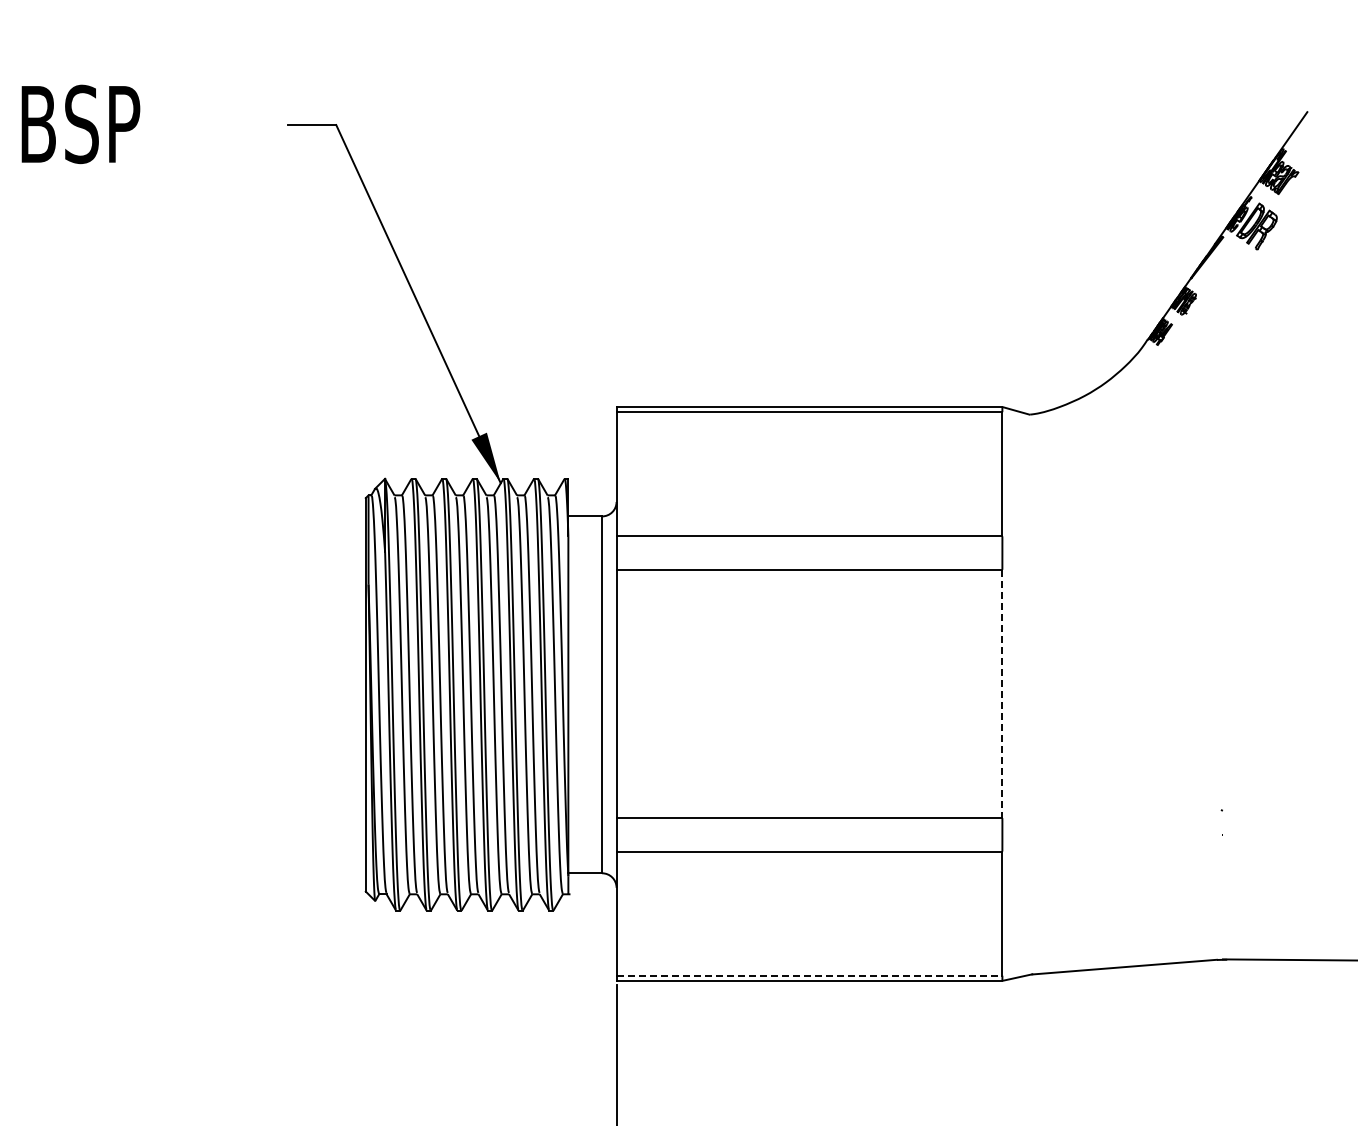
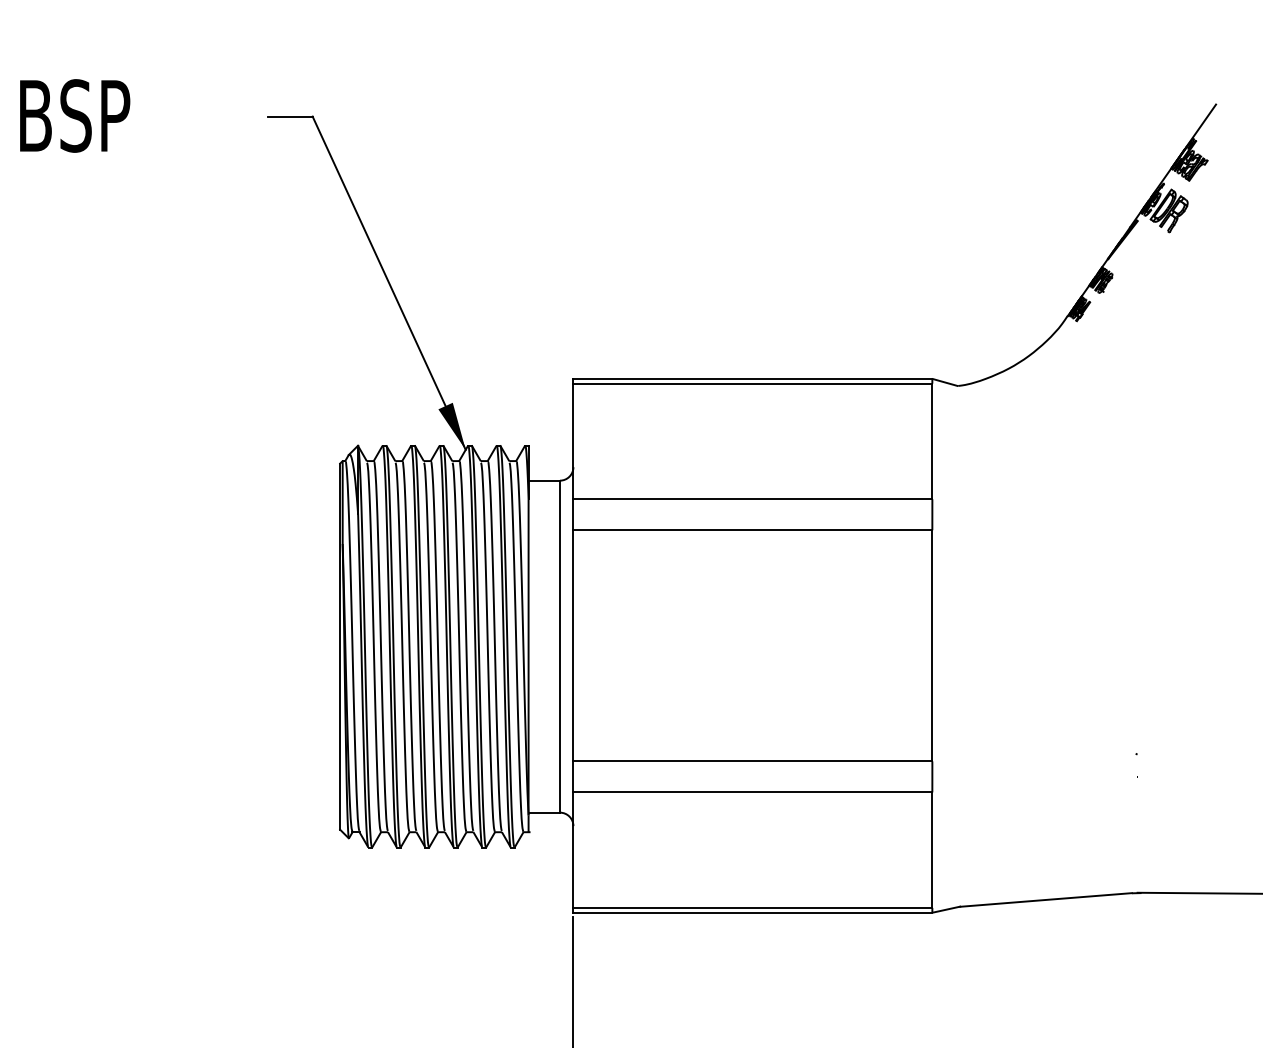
line: (1002, 694) -> (932, 646), dashed -> solid
line: (809, 975) -> (752, 907), dashed -> solid

